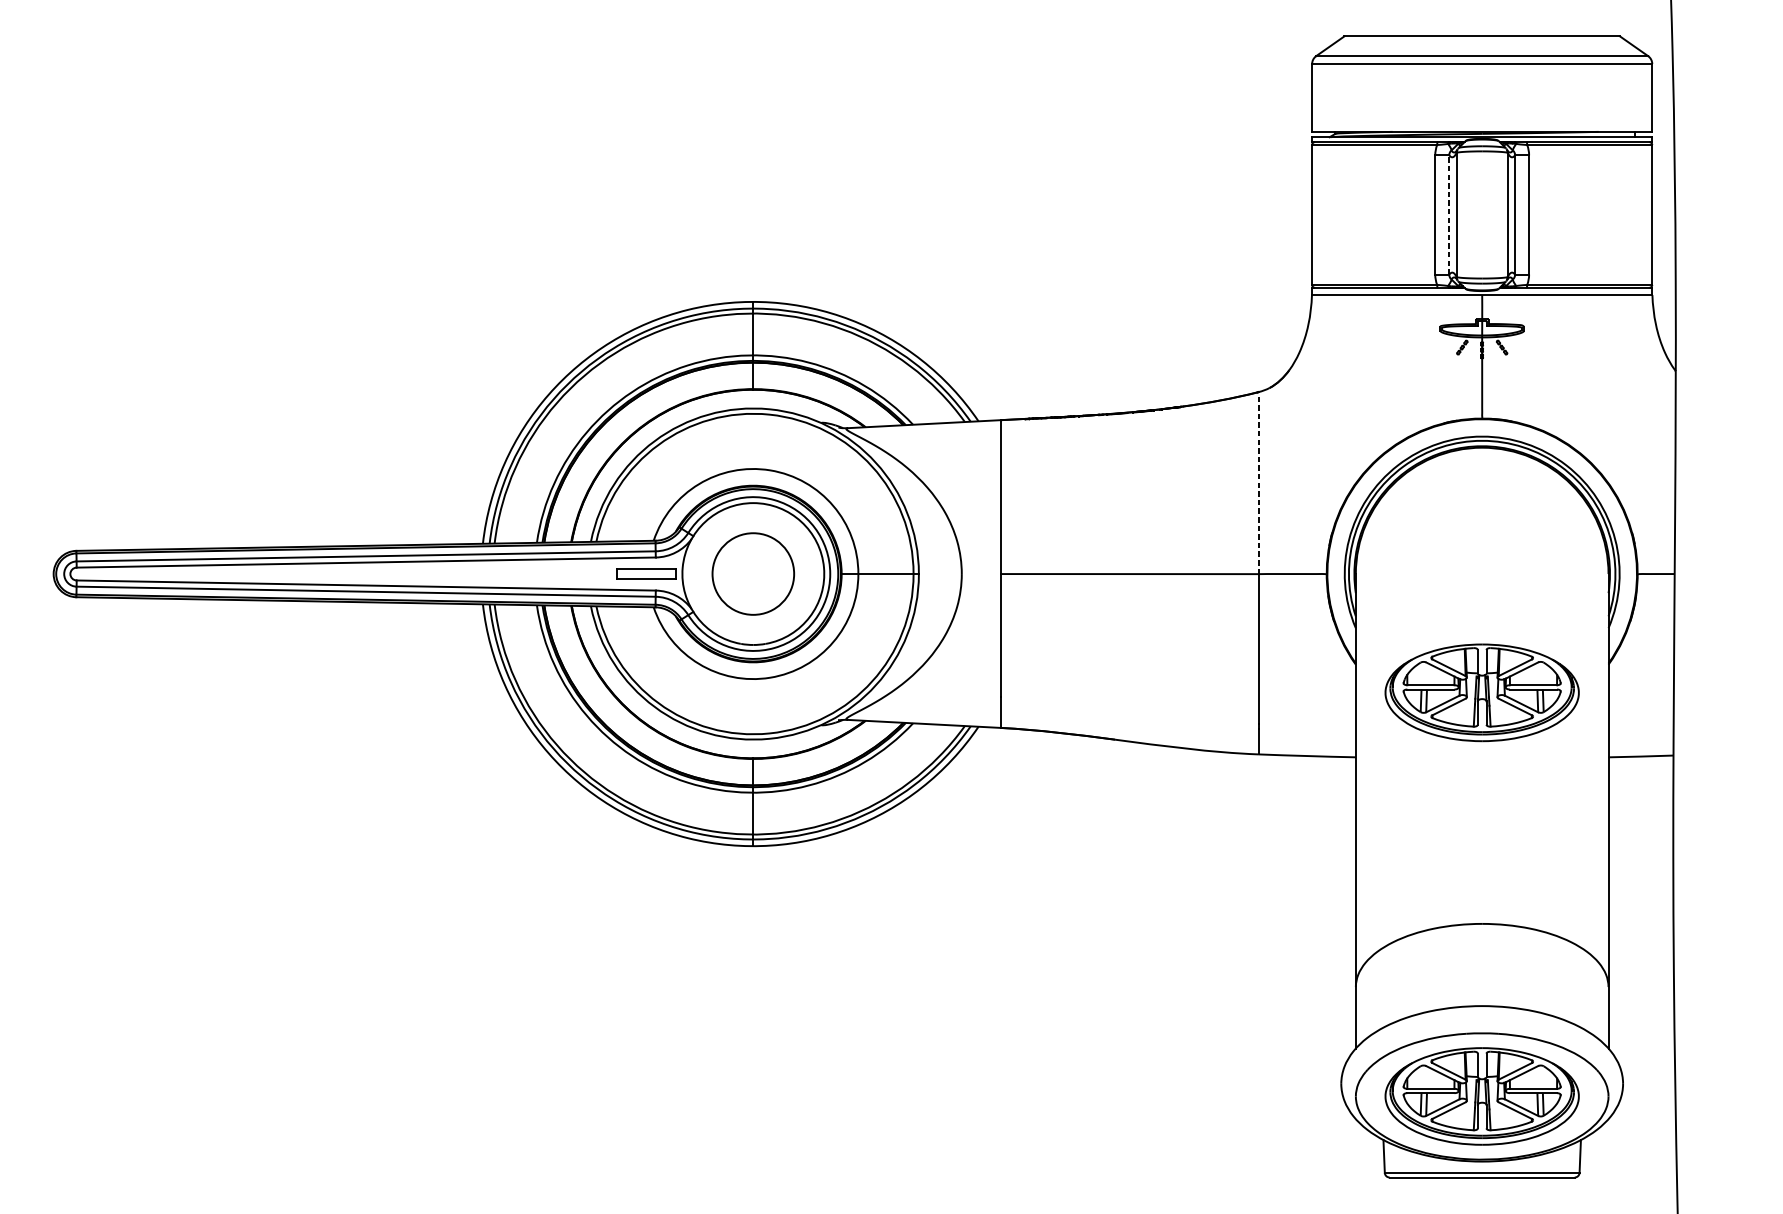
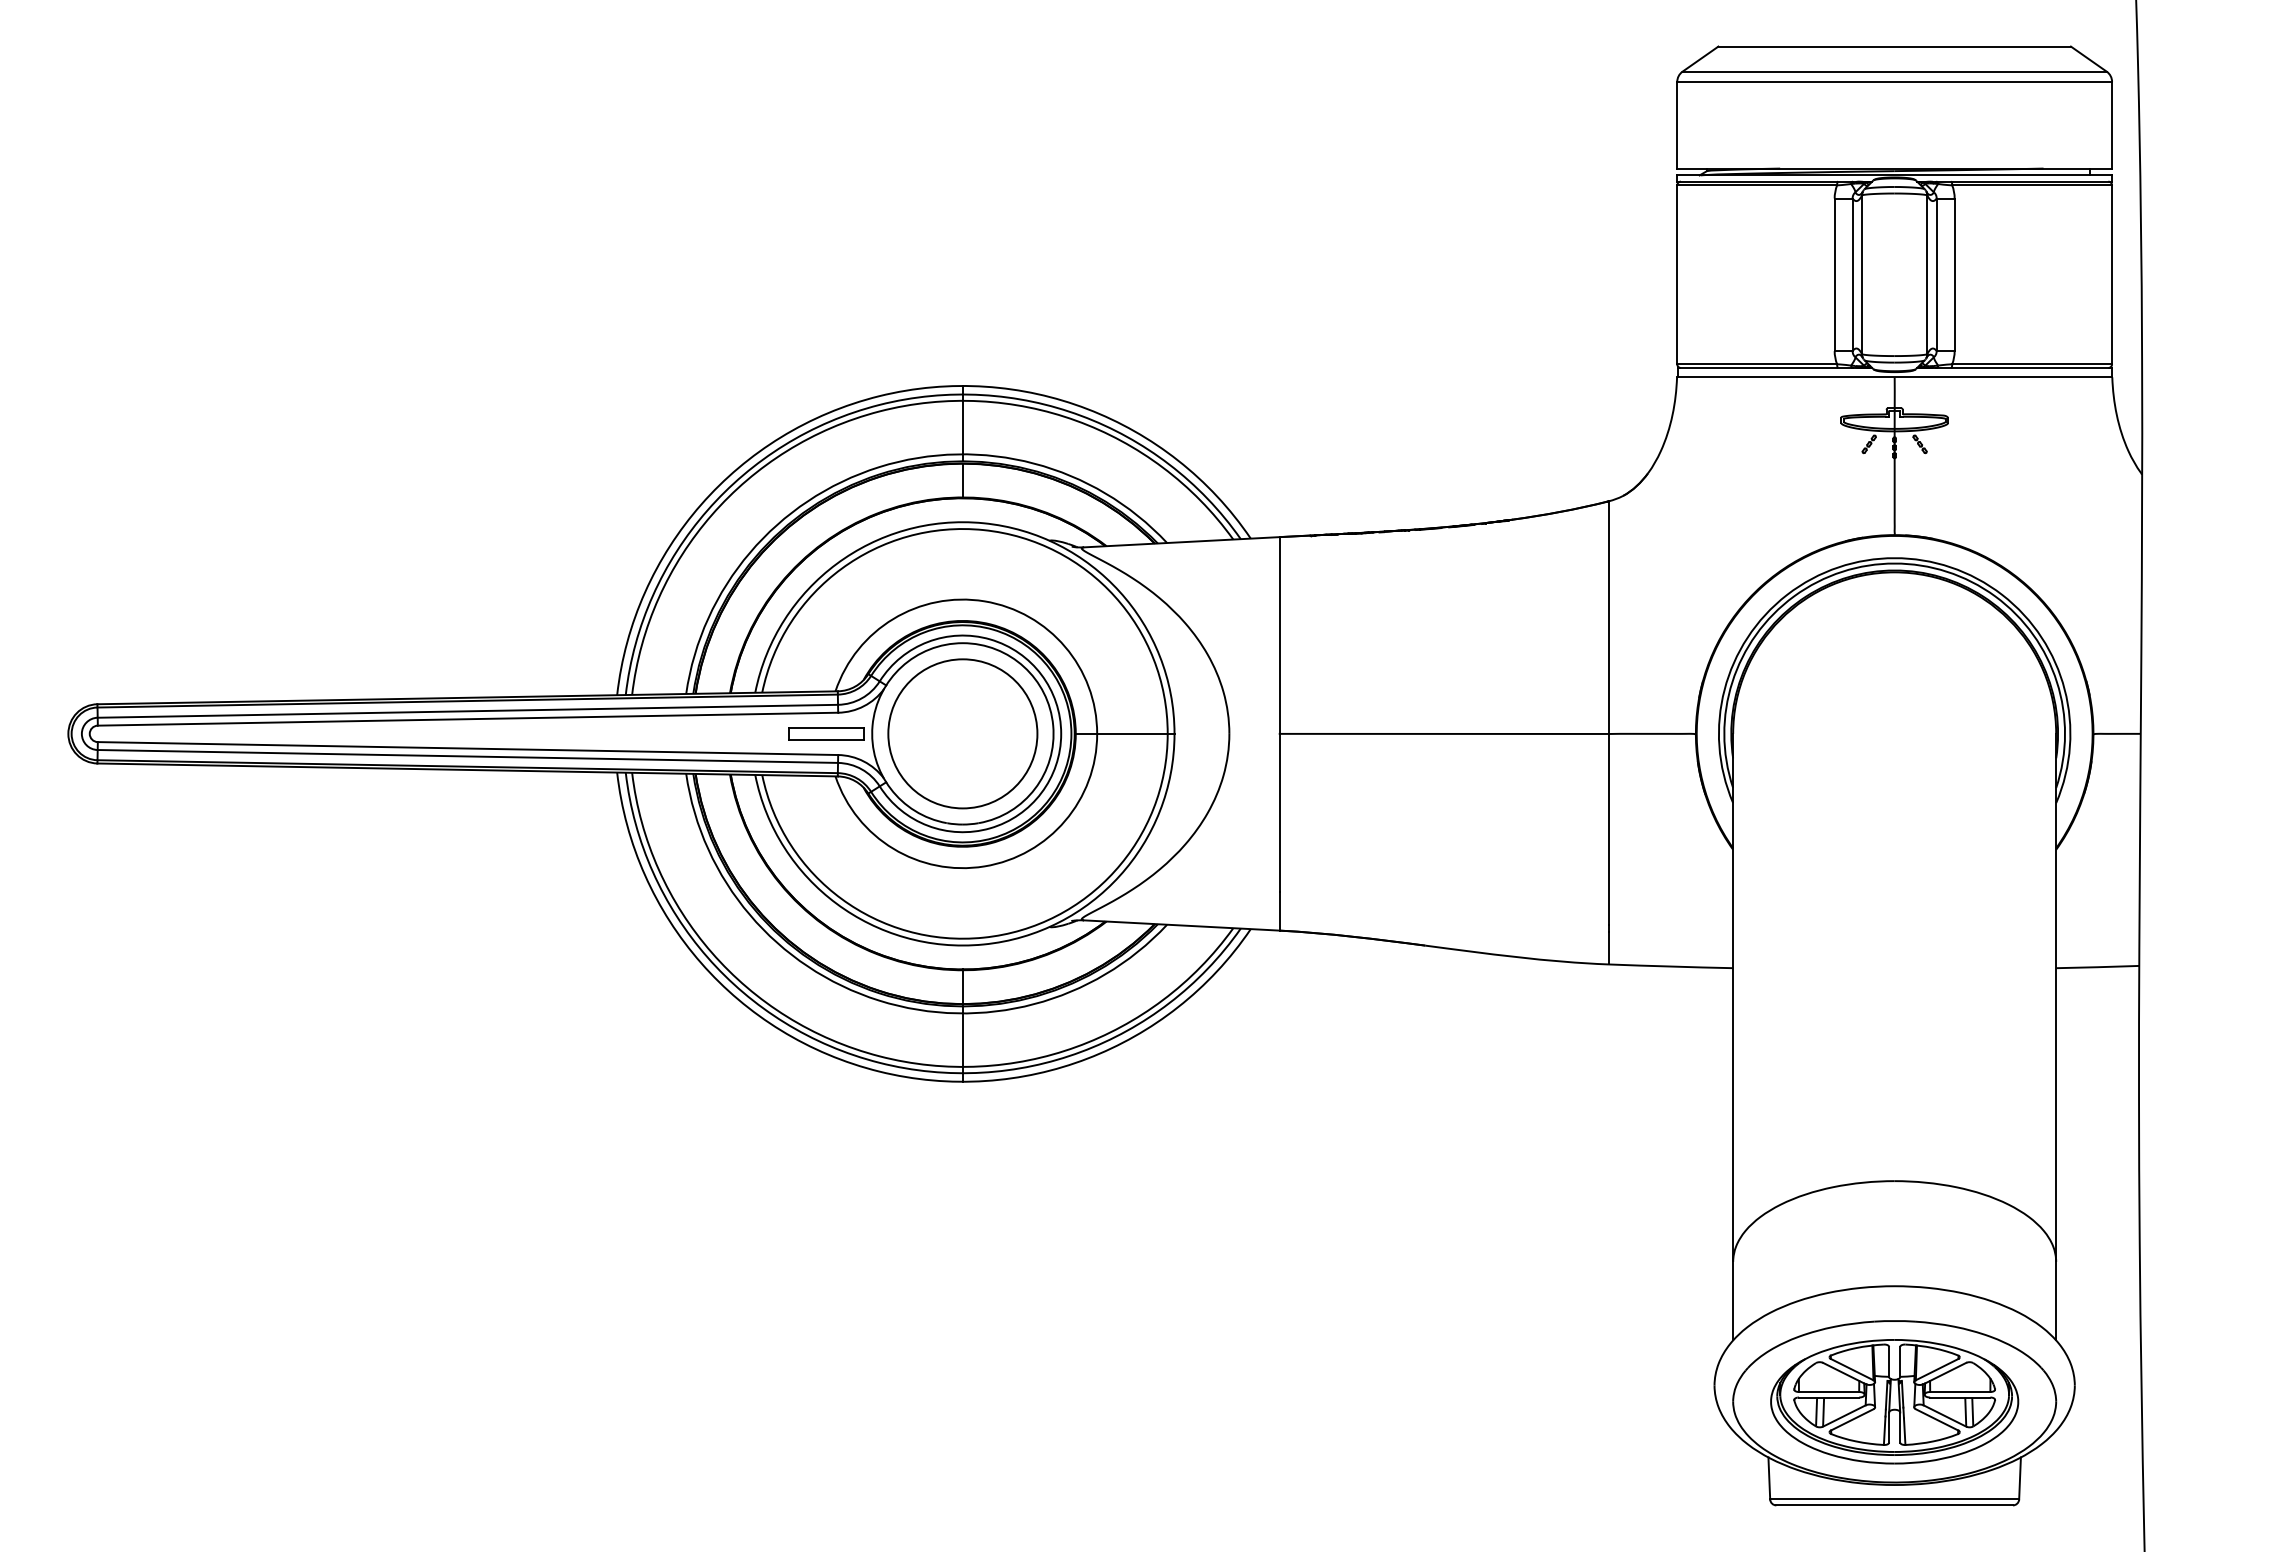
line: (1449, 214) -> (1852, 274), dashed -> solid
line: (1258, 483) -> (1608, 617), dashed -> solid
circle: (753, 573) -> (962, 733), size x1.43
part: (1482, 692) -> (1894, 885), removed

